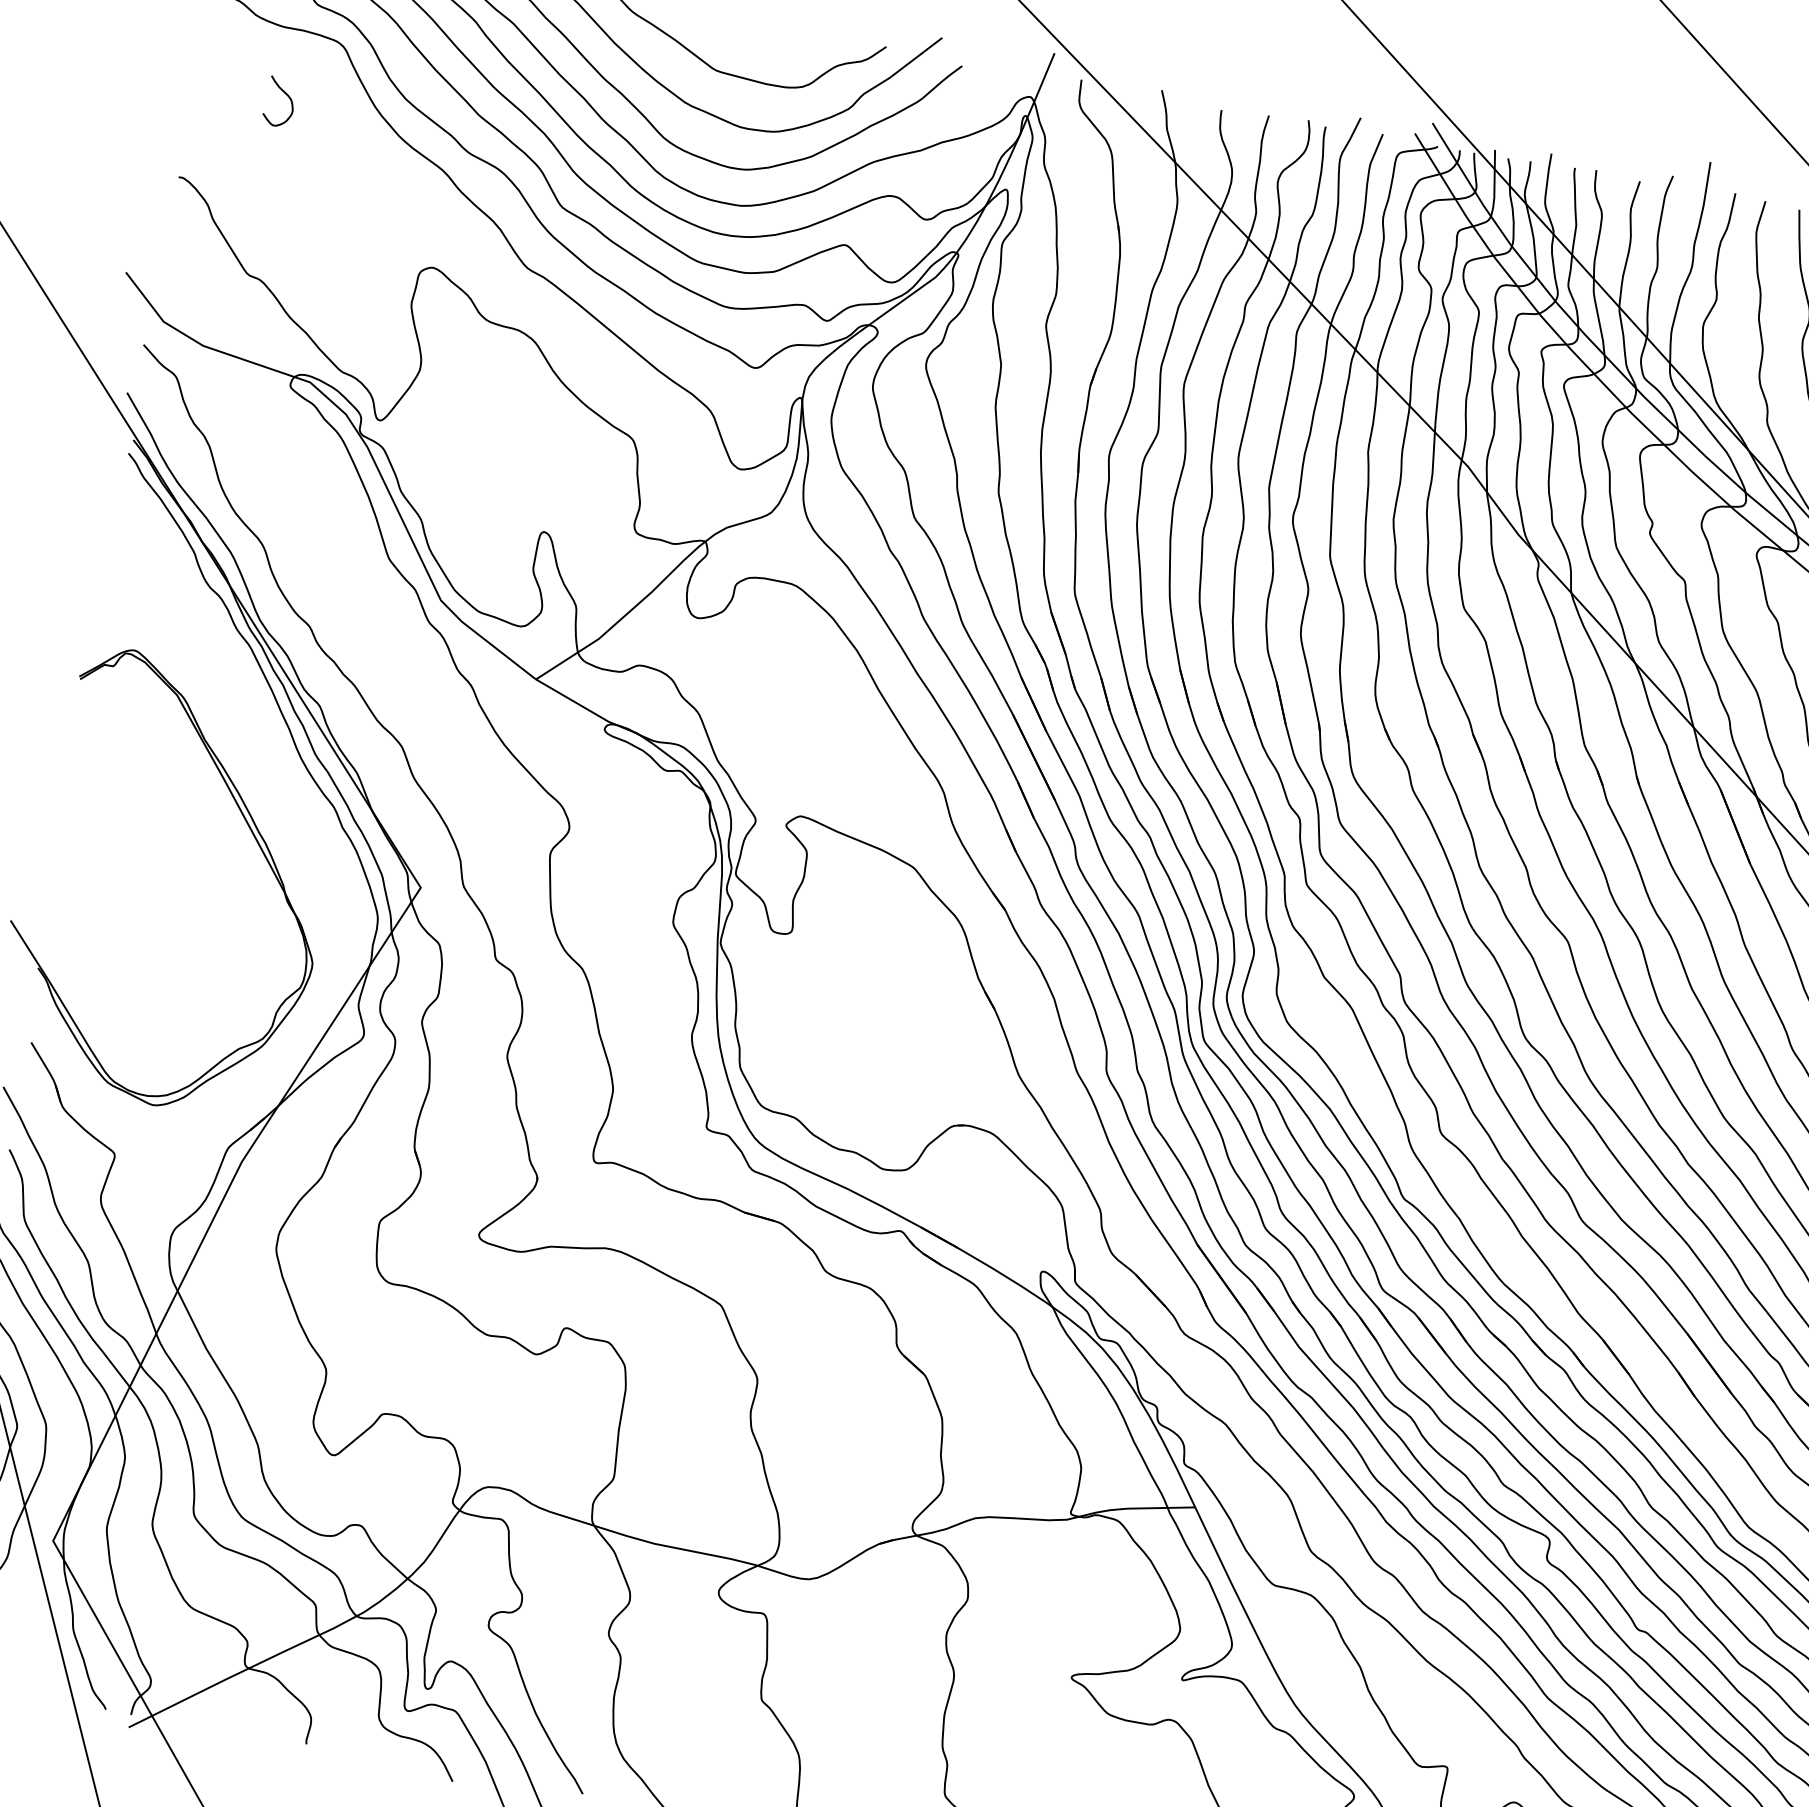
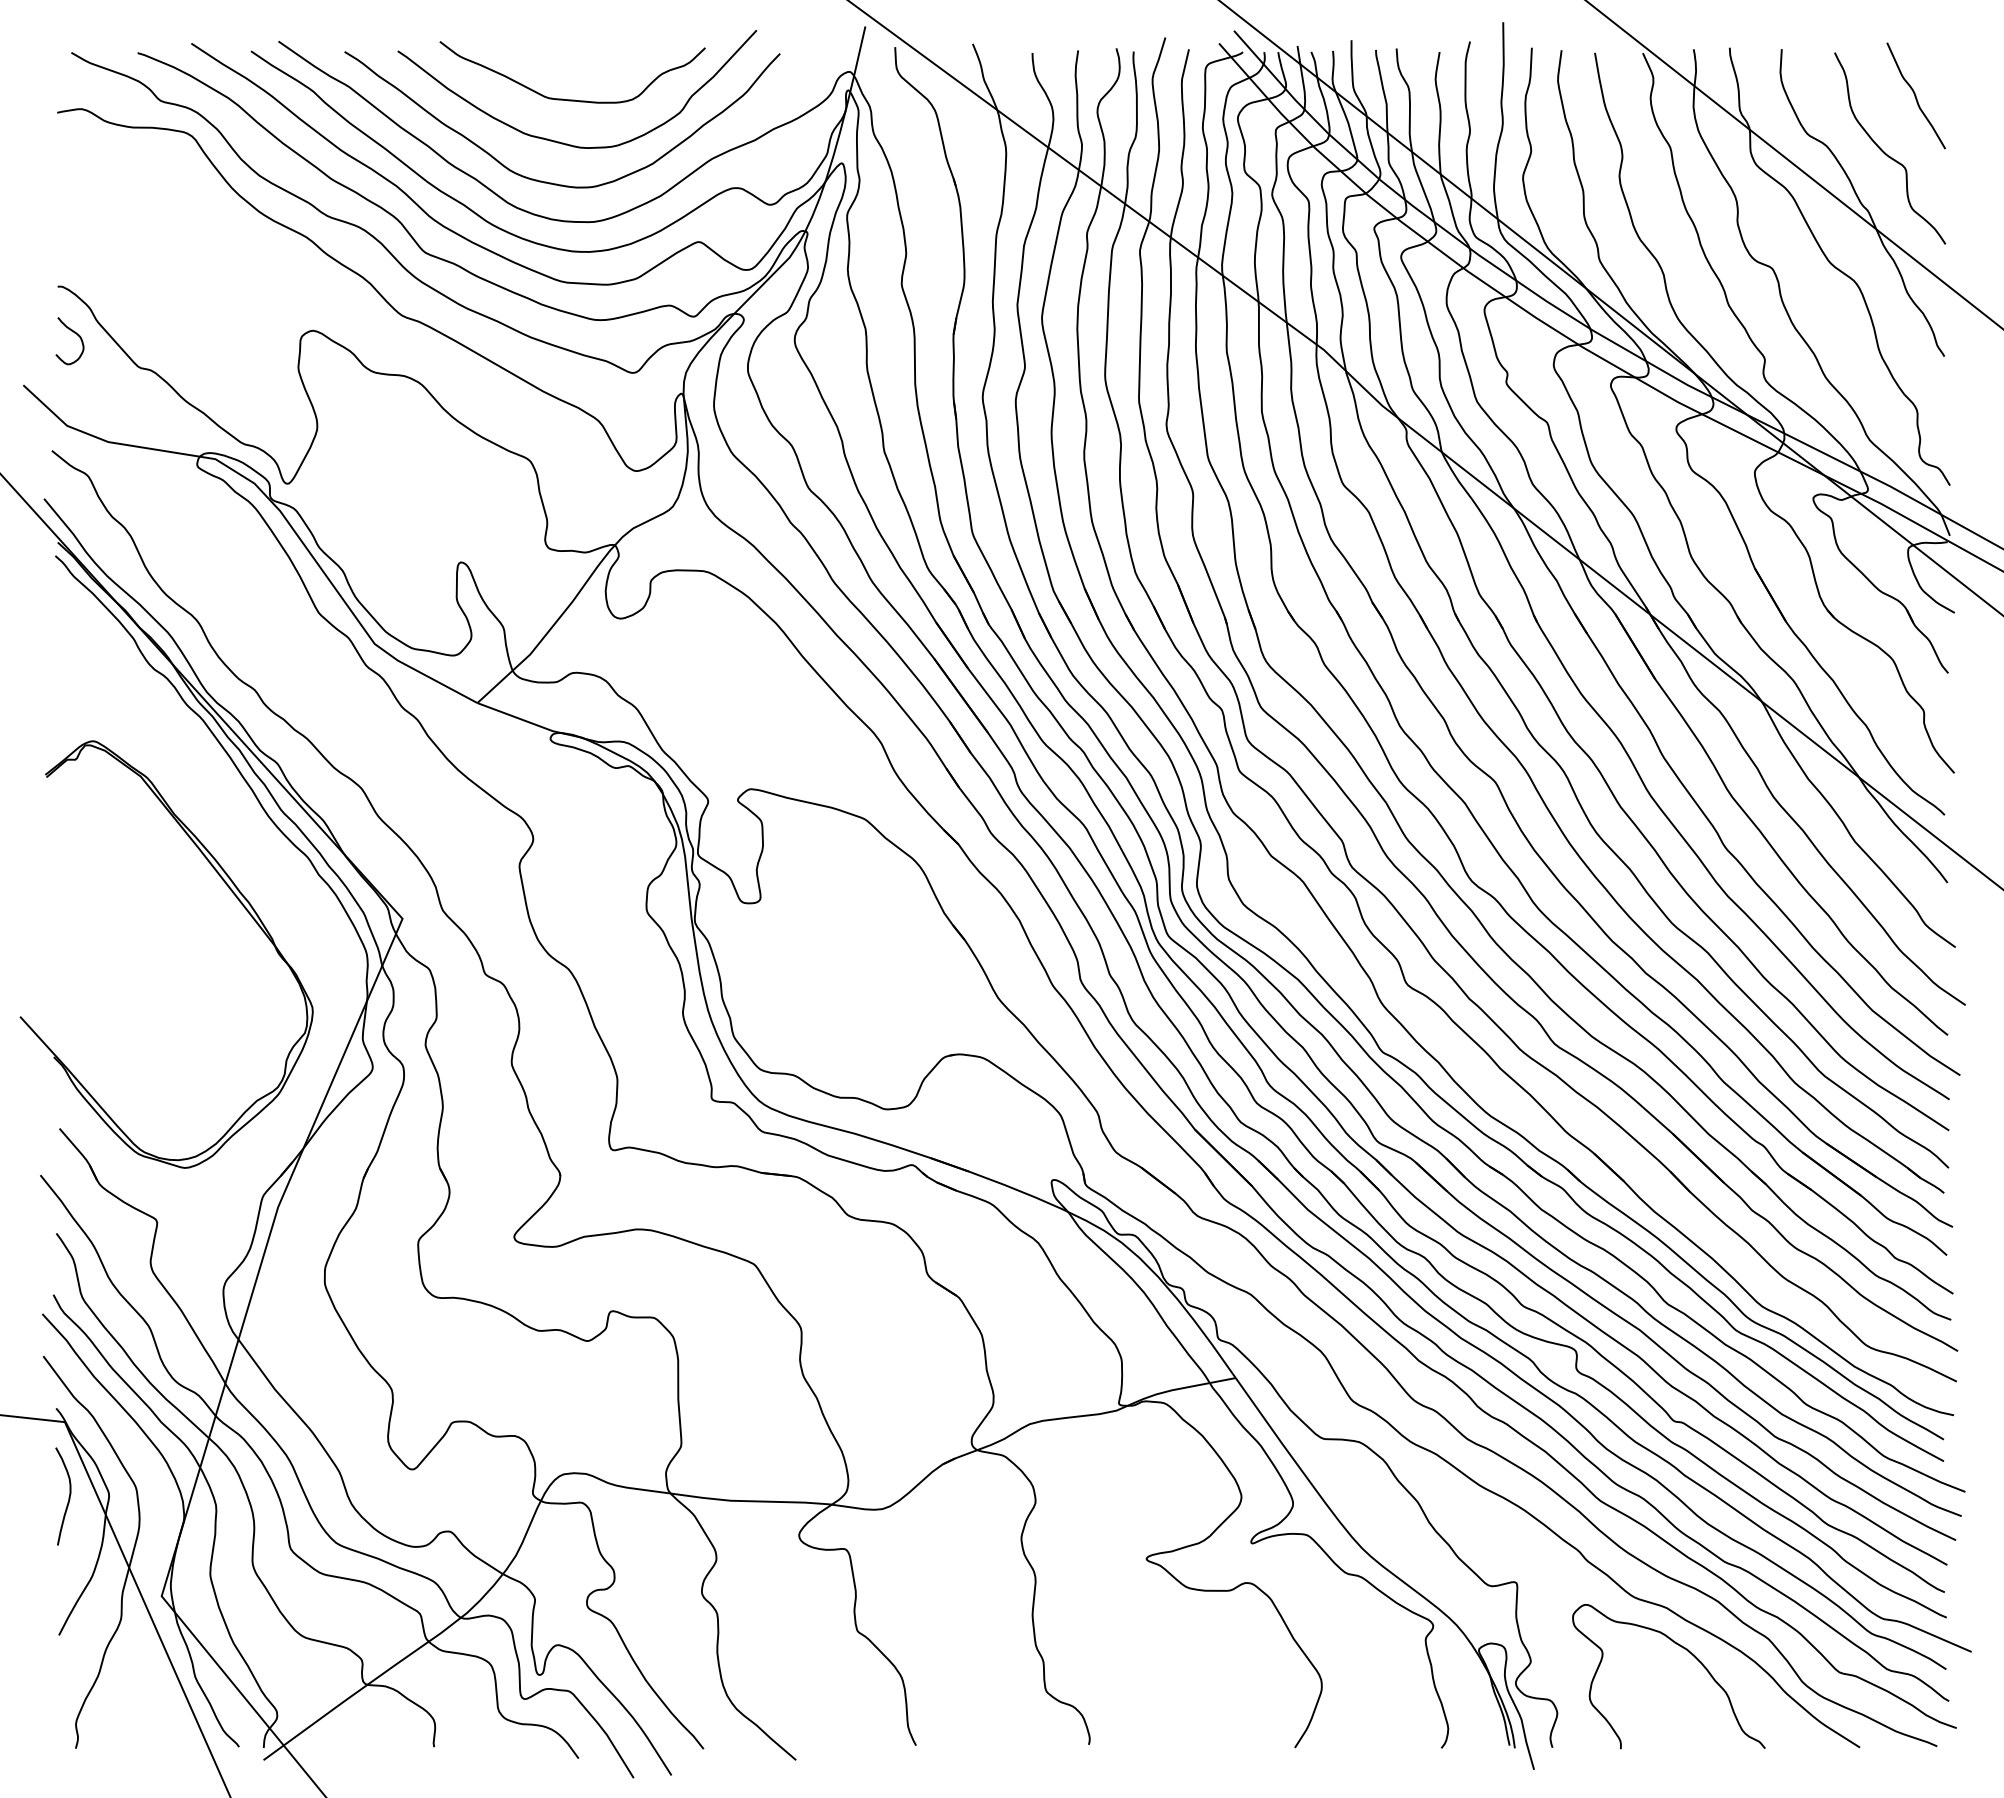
curve: (285, 95) -> (74, 333), moved

